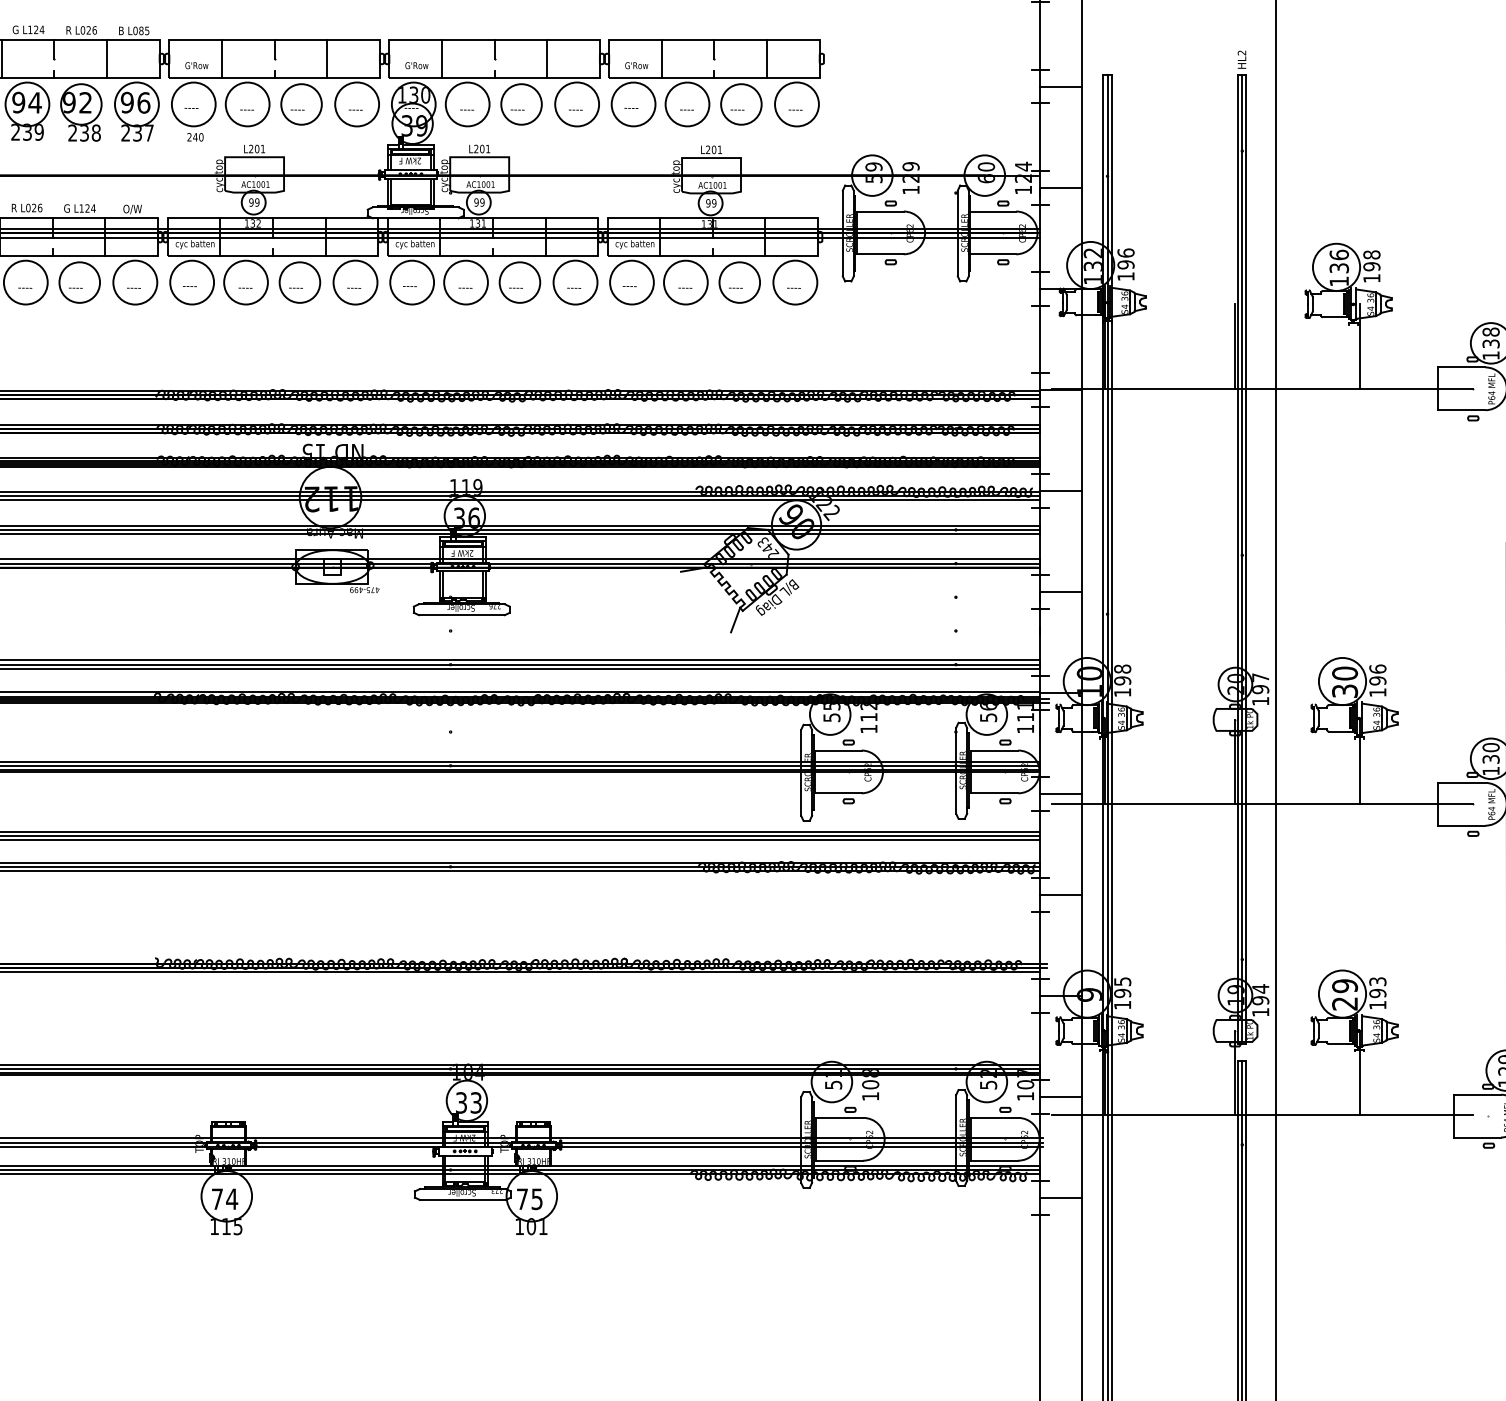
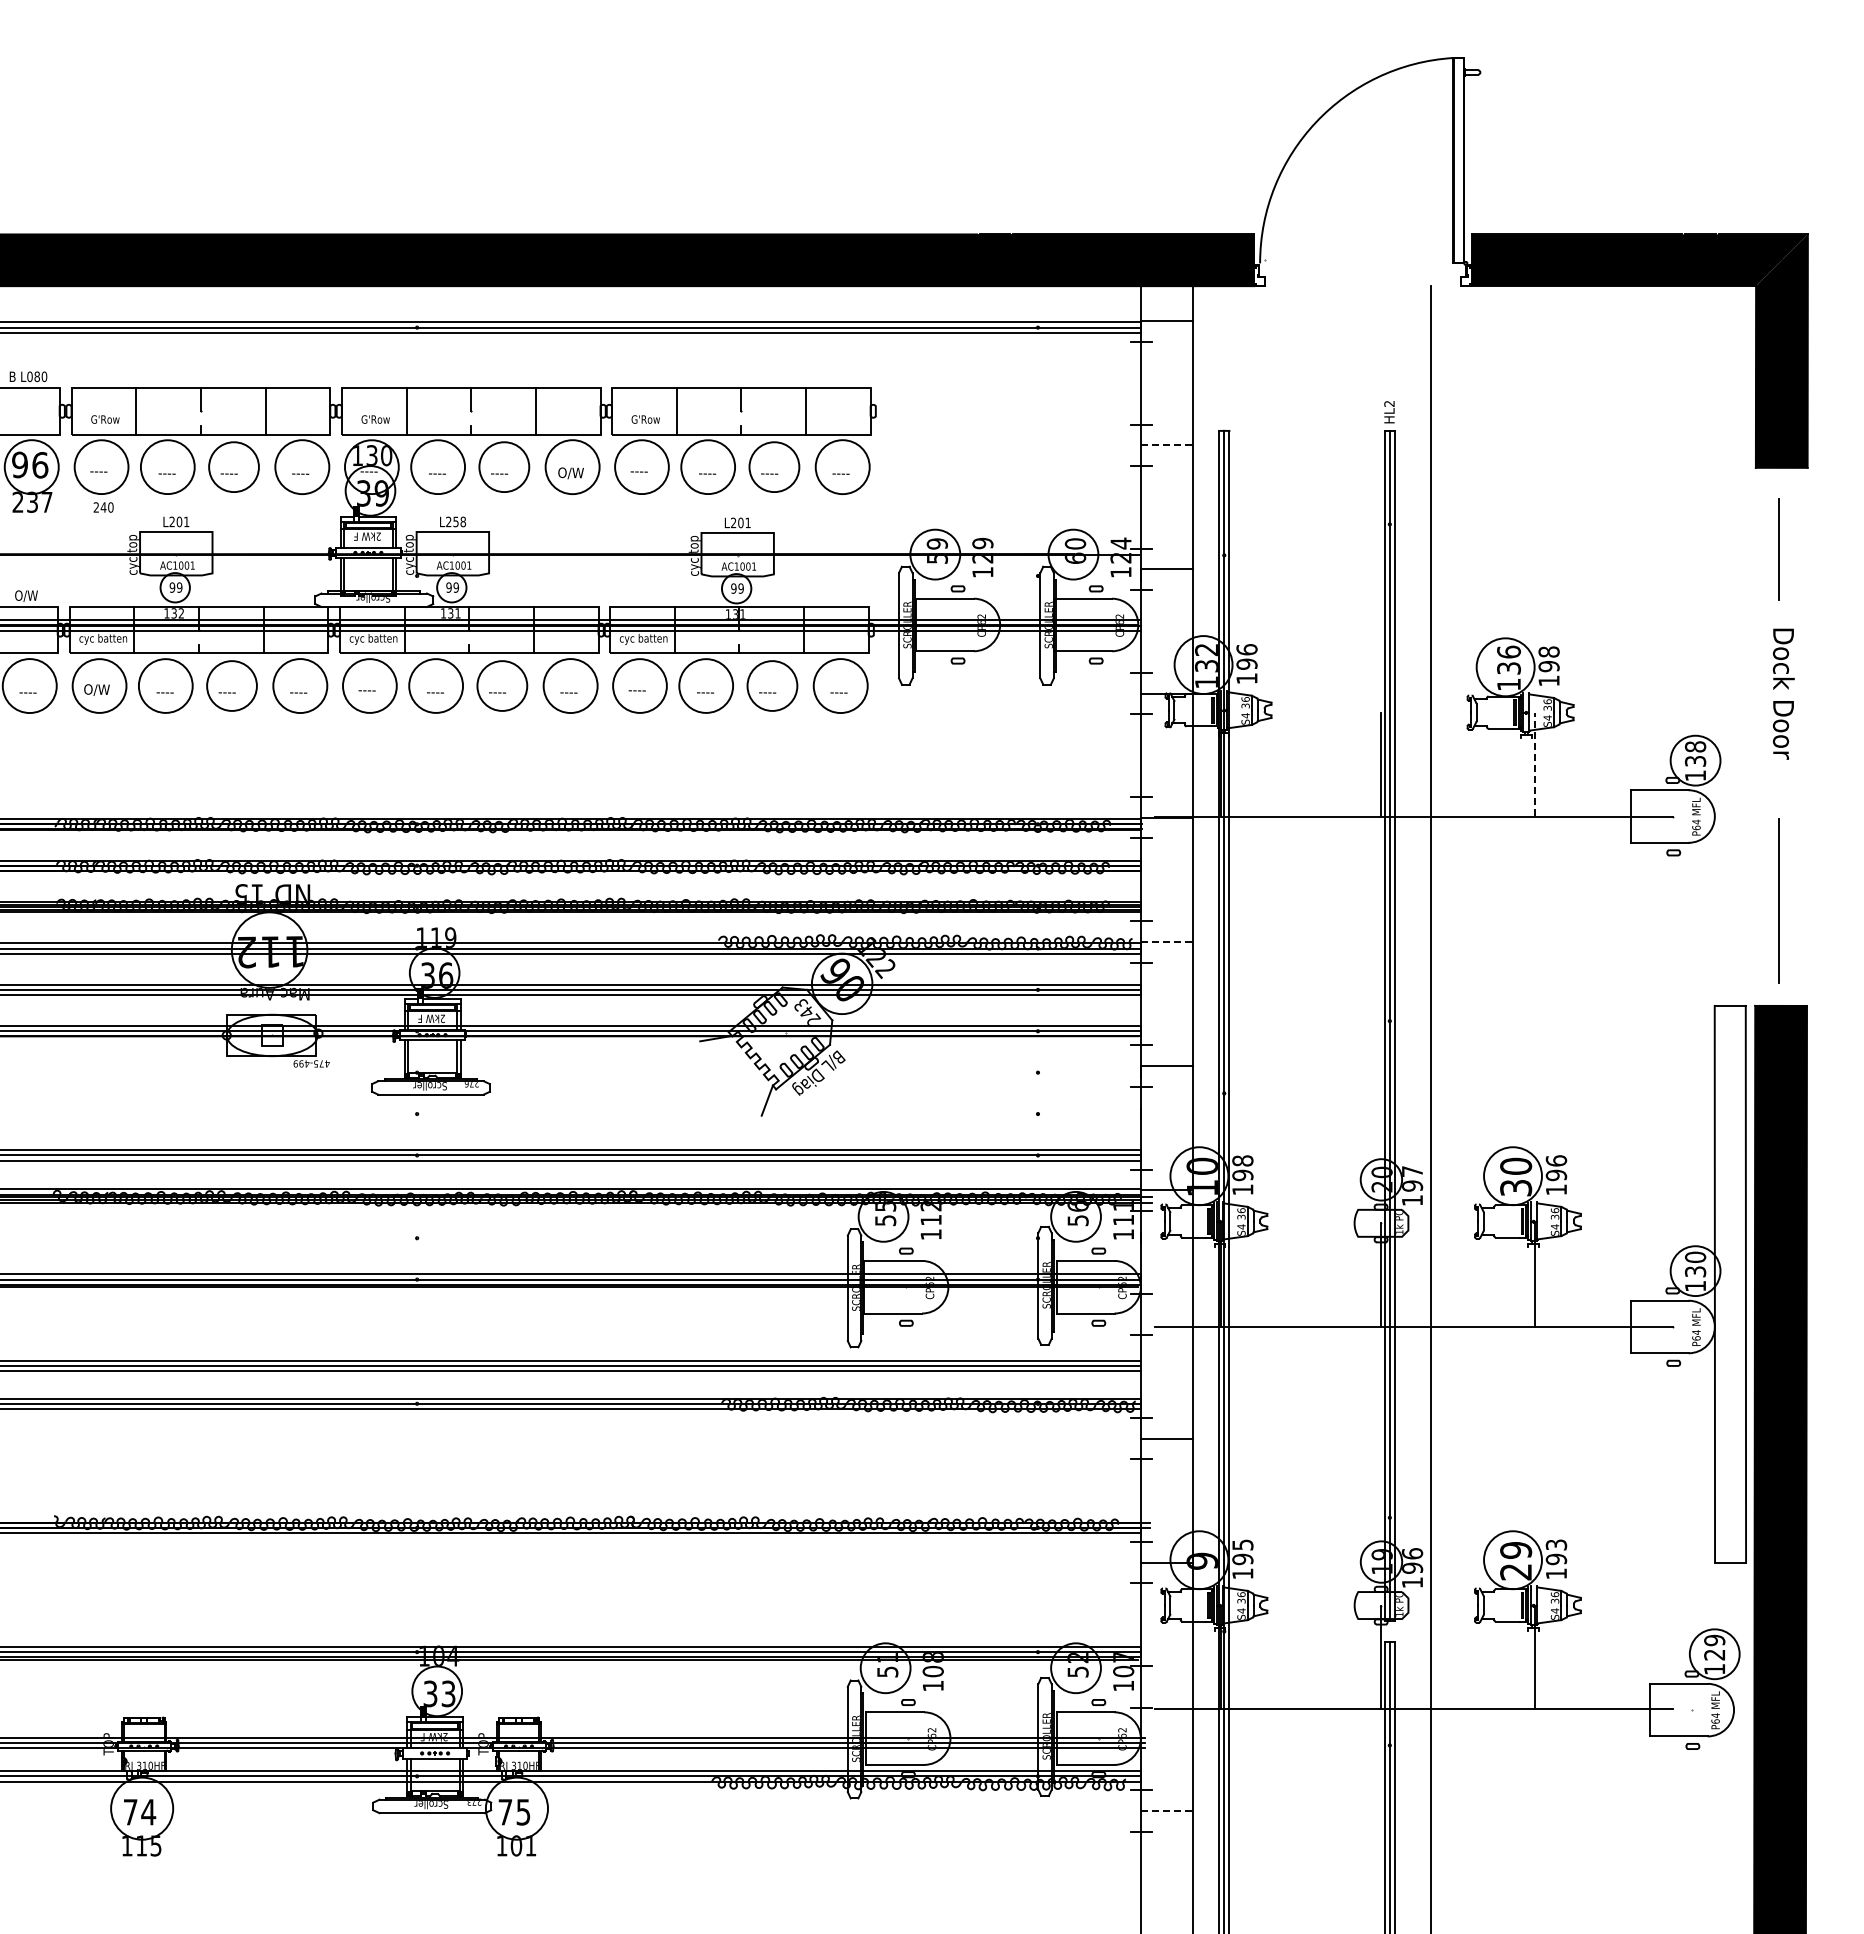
text: (147, 30) -> (44, 376), L085 -> L080
line: (1061, 86) -> (1167, 445), solid -> dashed
text: (575, 109) -> (570, 473), ---- -> O/W
text: (485, 148) -> (459, 521), L201 -> L258
text: (189, 285) -> (96, 689), ---- -> O/W
line: (1360, 346) -> (1534, 764), solid -> dashed
line: (1061, 490) -> (1167, 941), solid -> dashed
line: (1061, 794) -> (1167, 1314), removed
text: (1260, 988) -> (1412, 1553), 194 -> 196
line: (1061, 1096) -> (1167, 1686), removed
line: (1061, 1198) -> (1167, 1811), solid -> dashed

